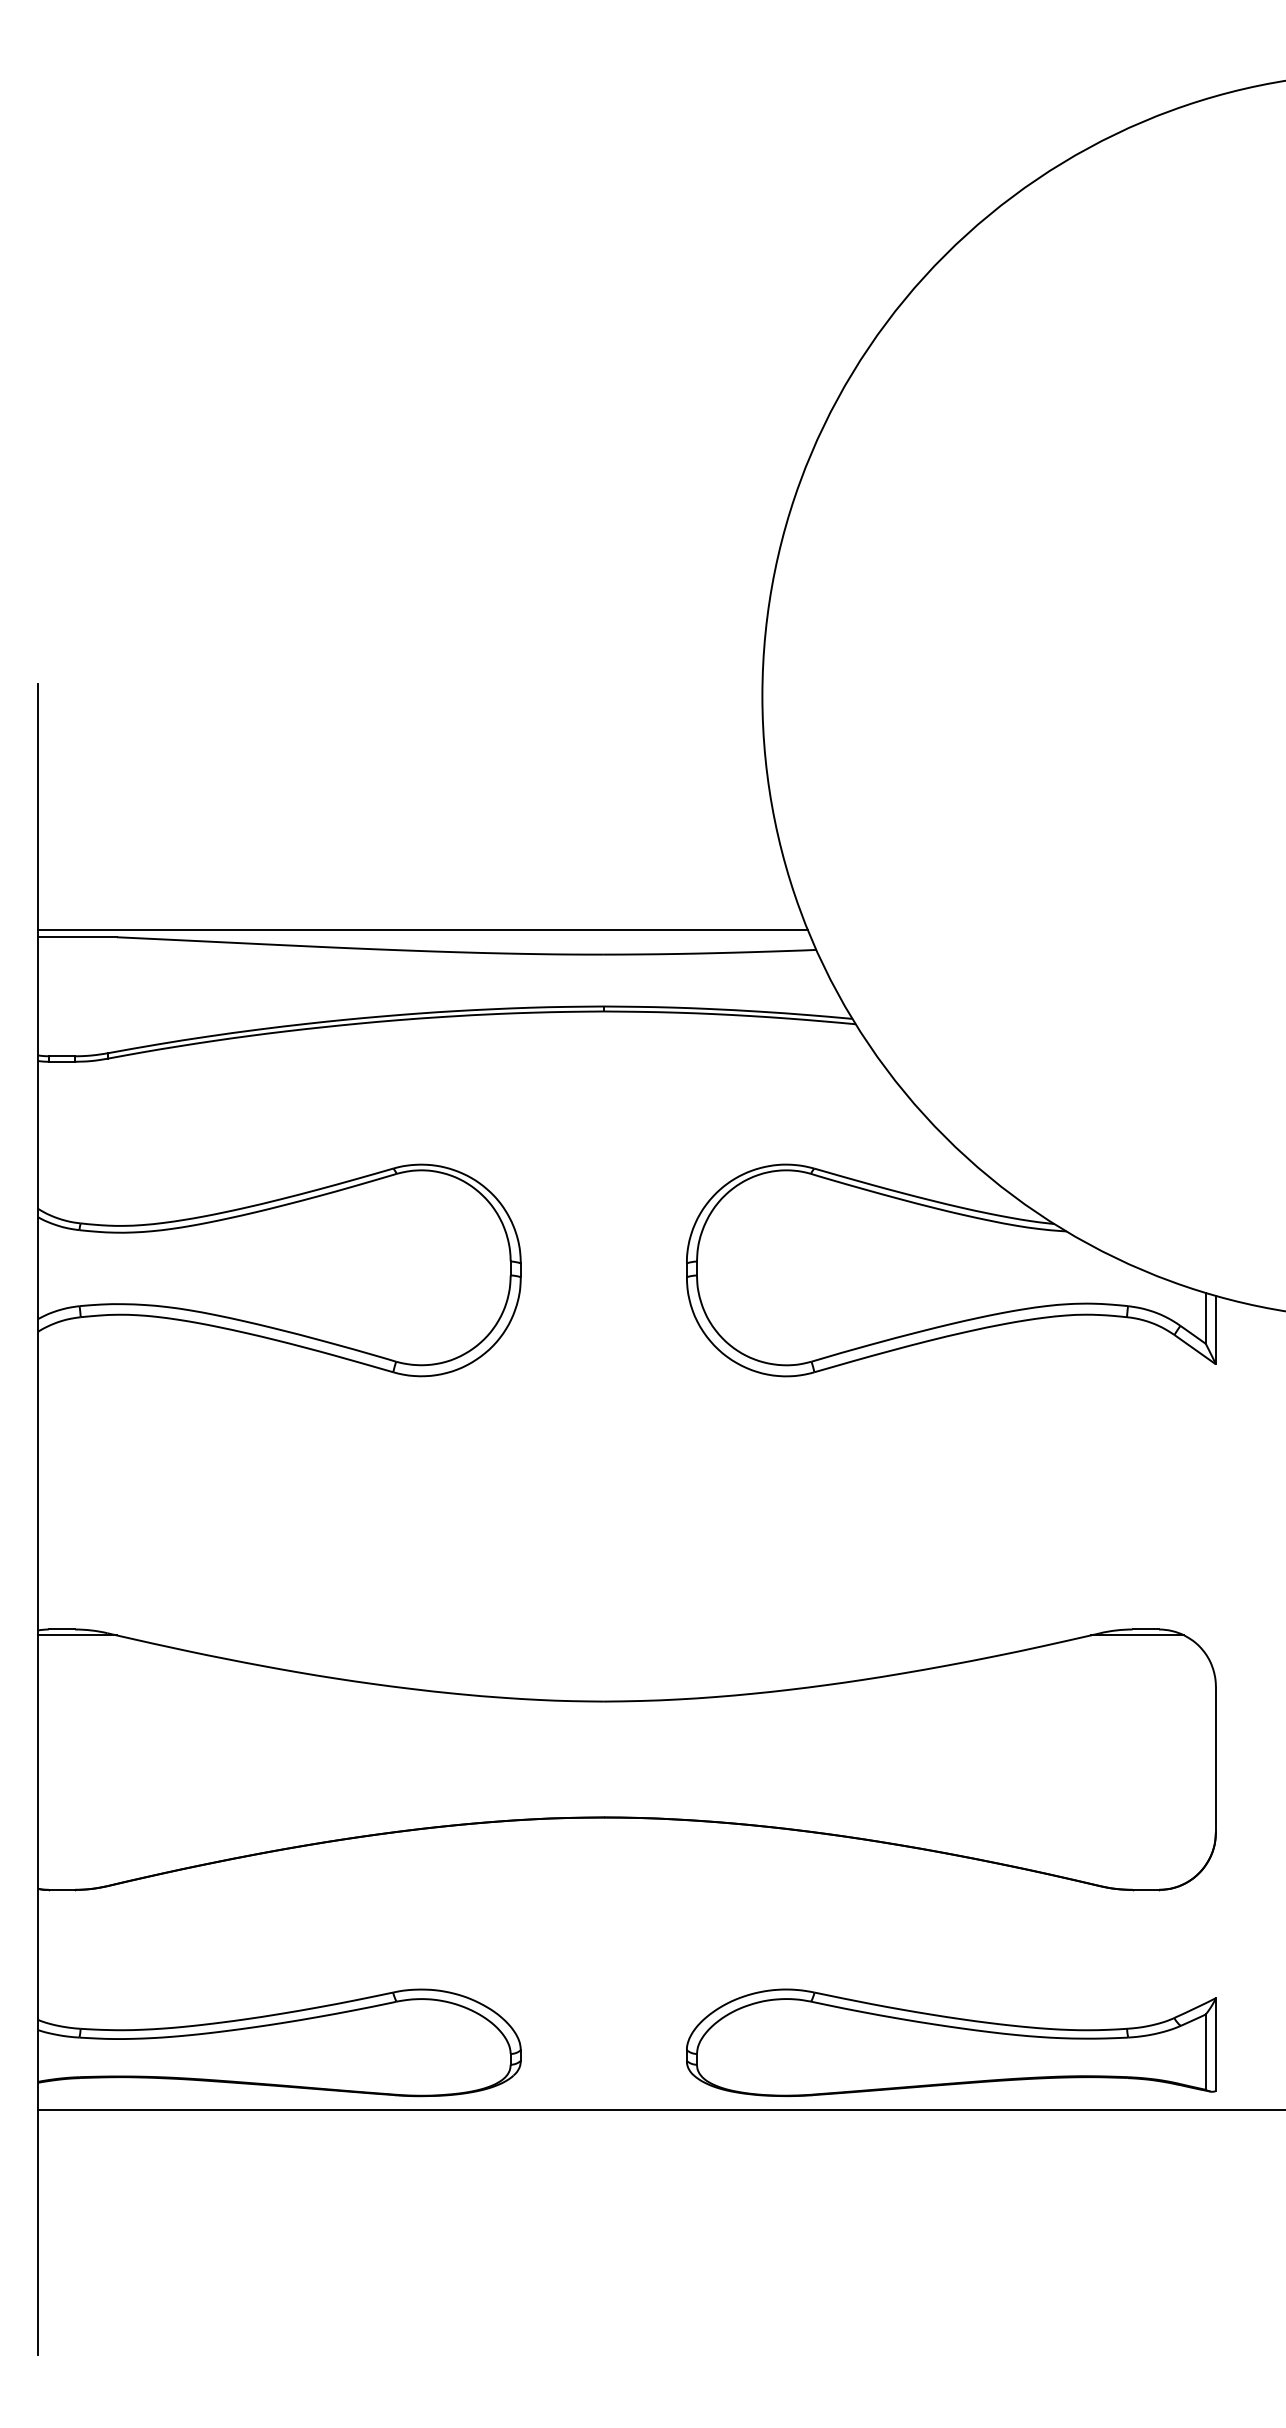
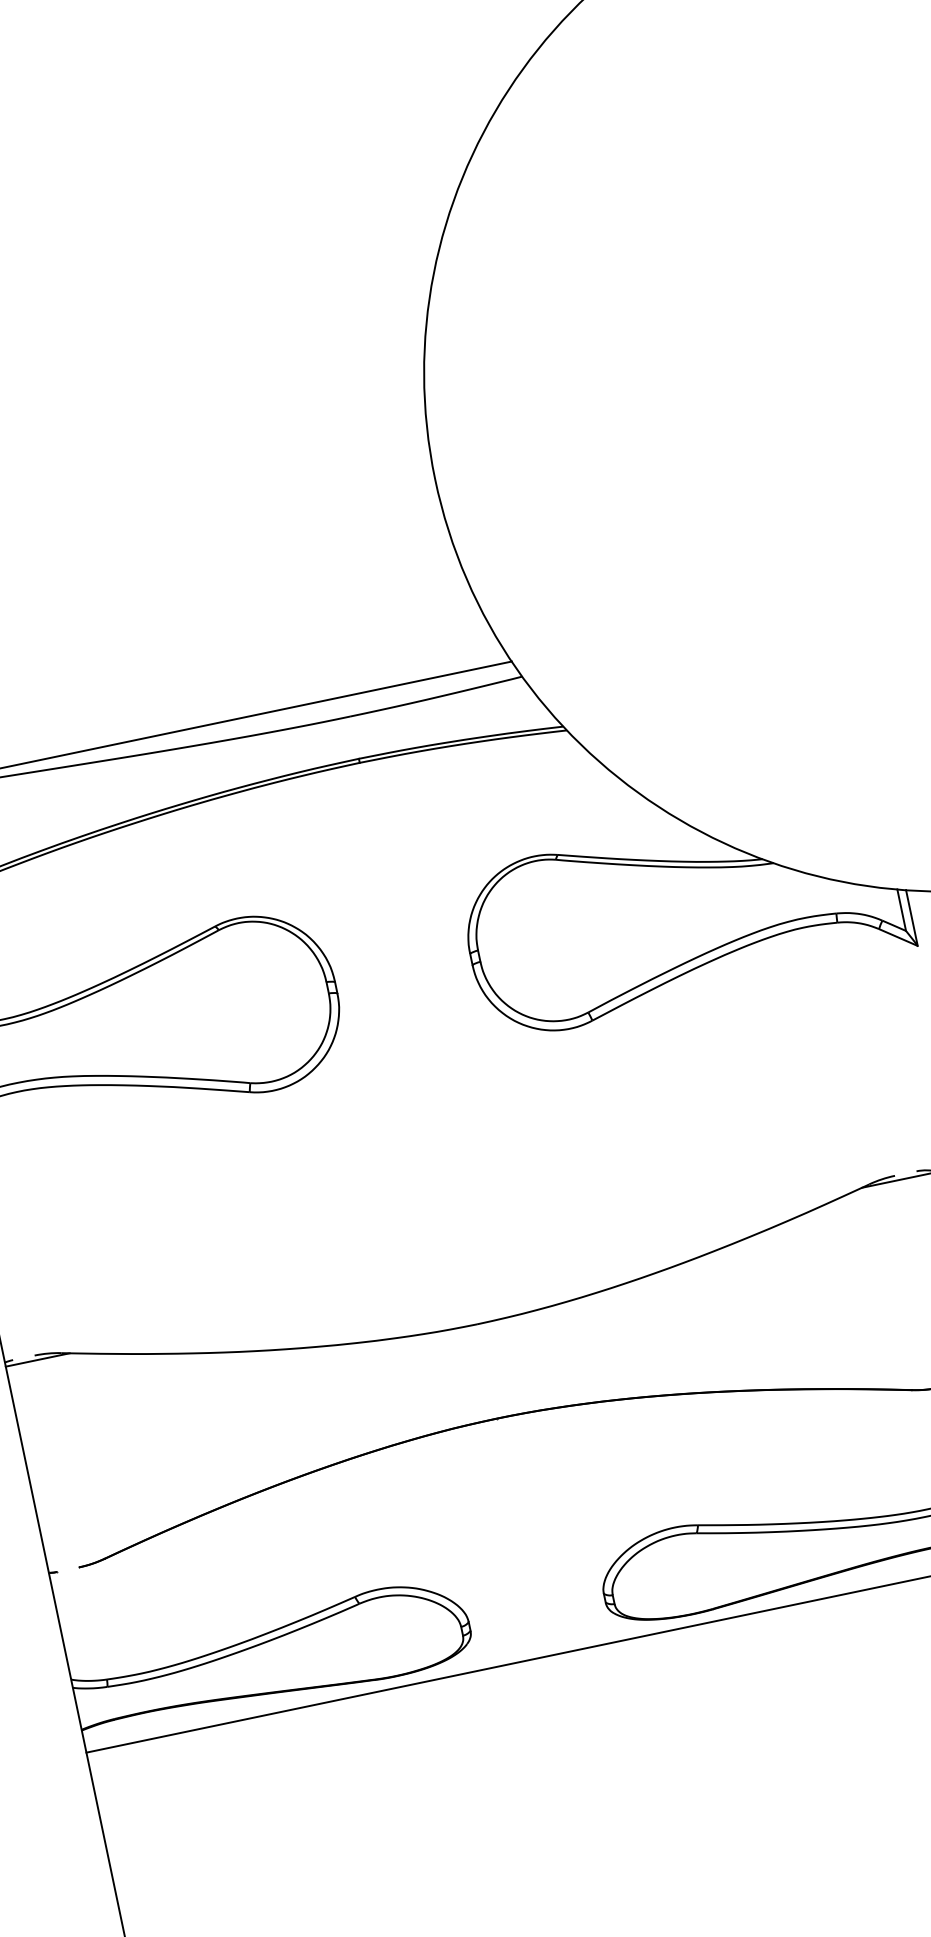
line: (61, 1629) -> (23, 1357), removed
line: (1145, 1629) -> (905, 1173), removed
line: (61, 1889) -> (67, 1569), removed

